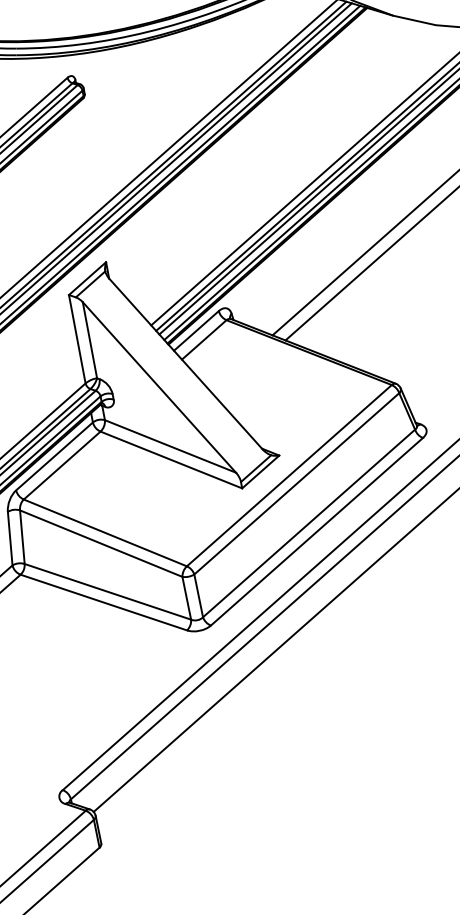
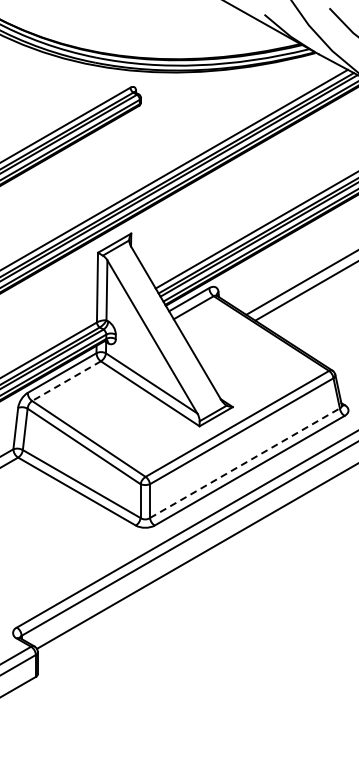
line: (62, 466) -> (66, 381), solid -> dashed
line: (308, 523) -> (244, 463), solid -> dashed

